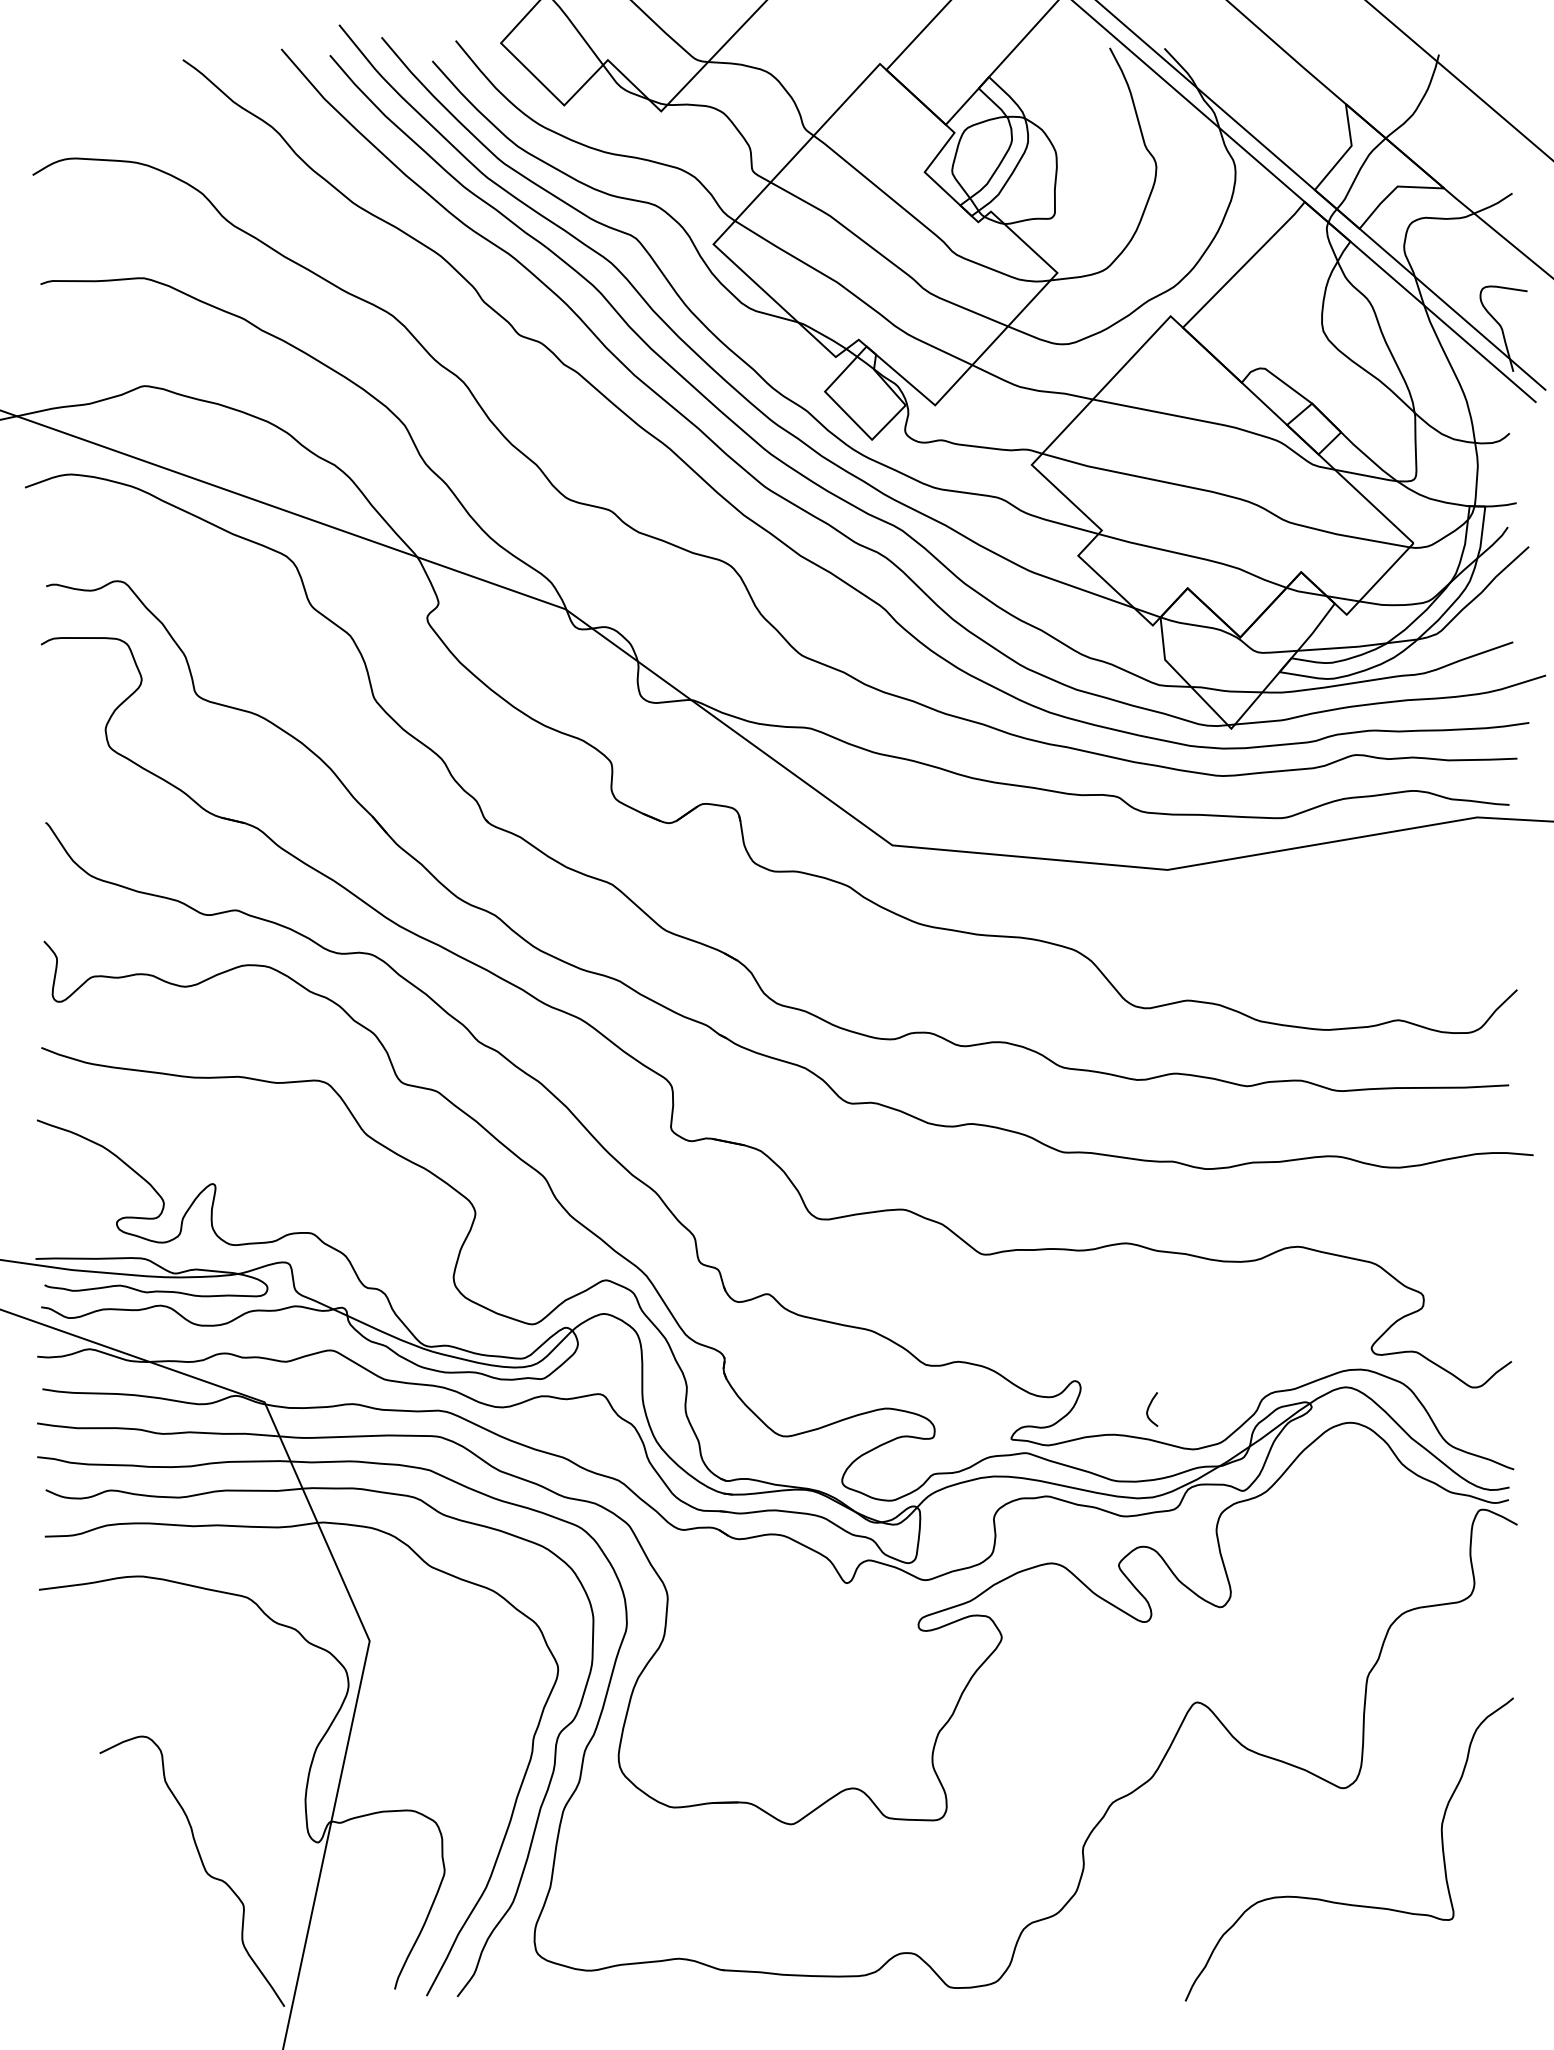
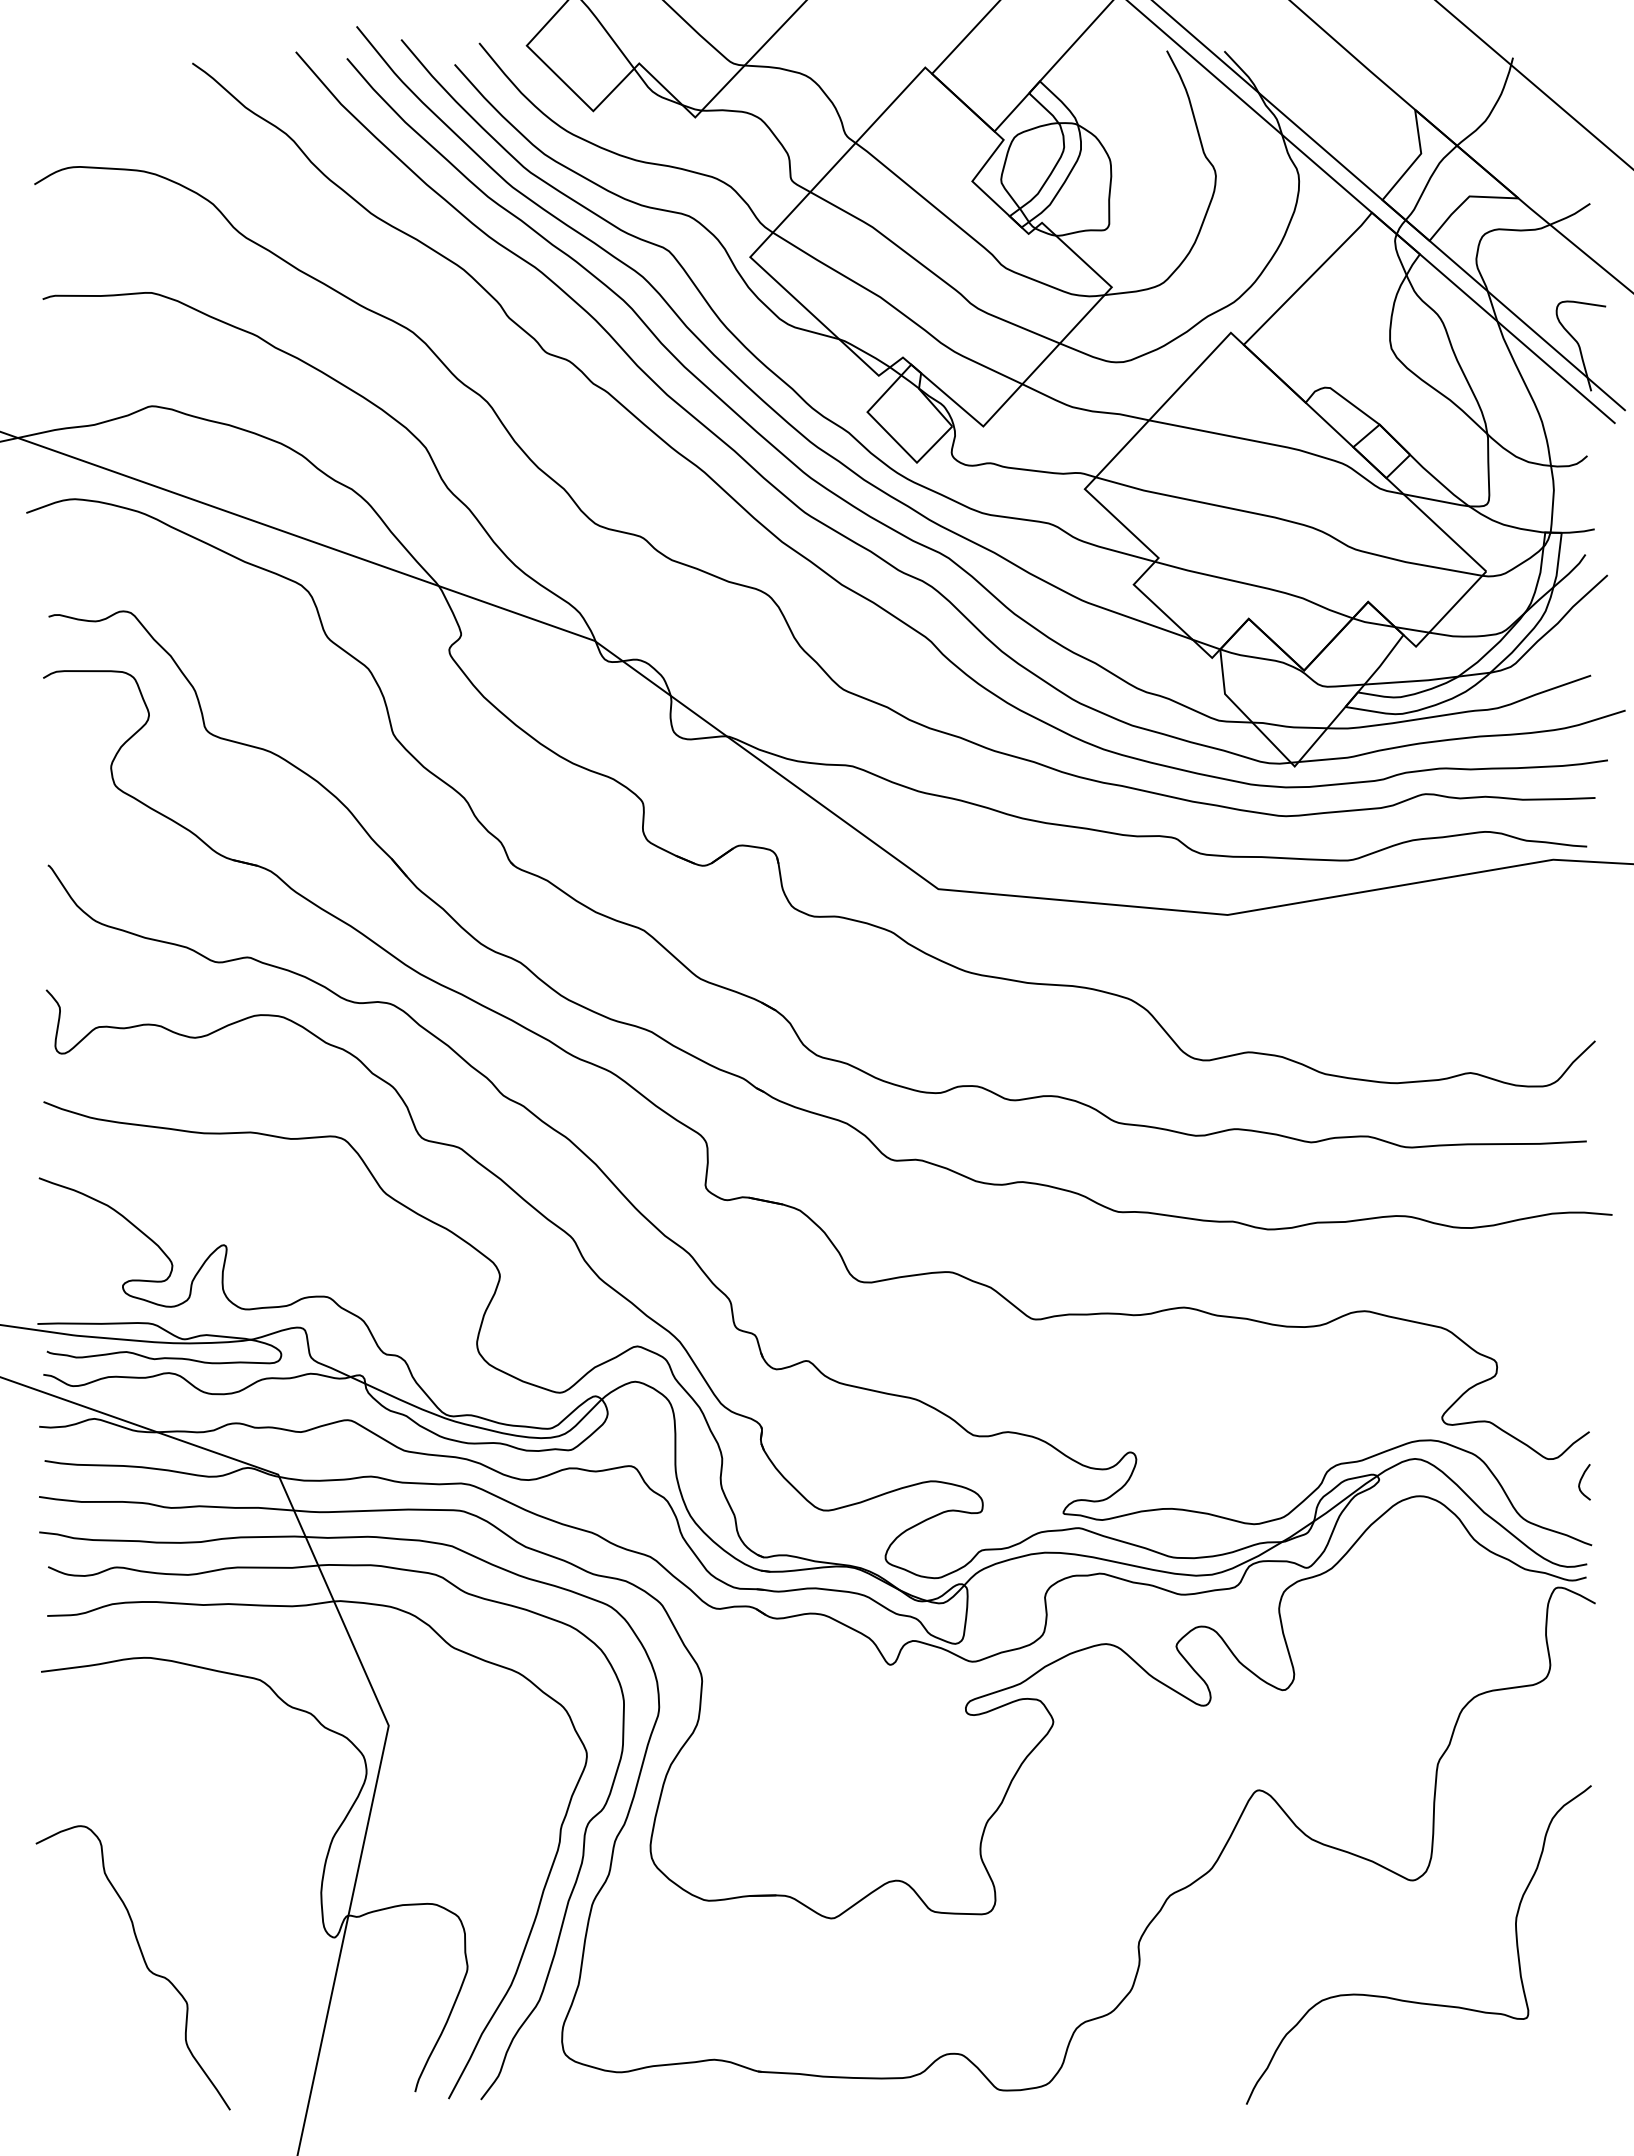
curve: (1149, 1408) -> (1581, 1481), moved
curve: (202, 1865) -> (143, 1961), moved

